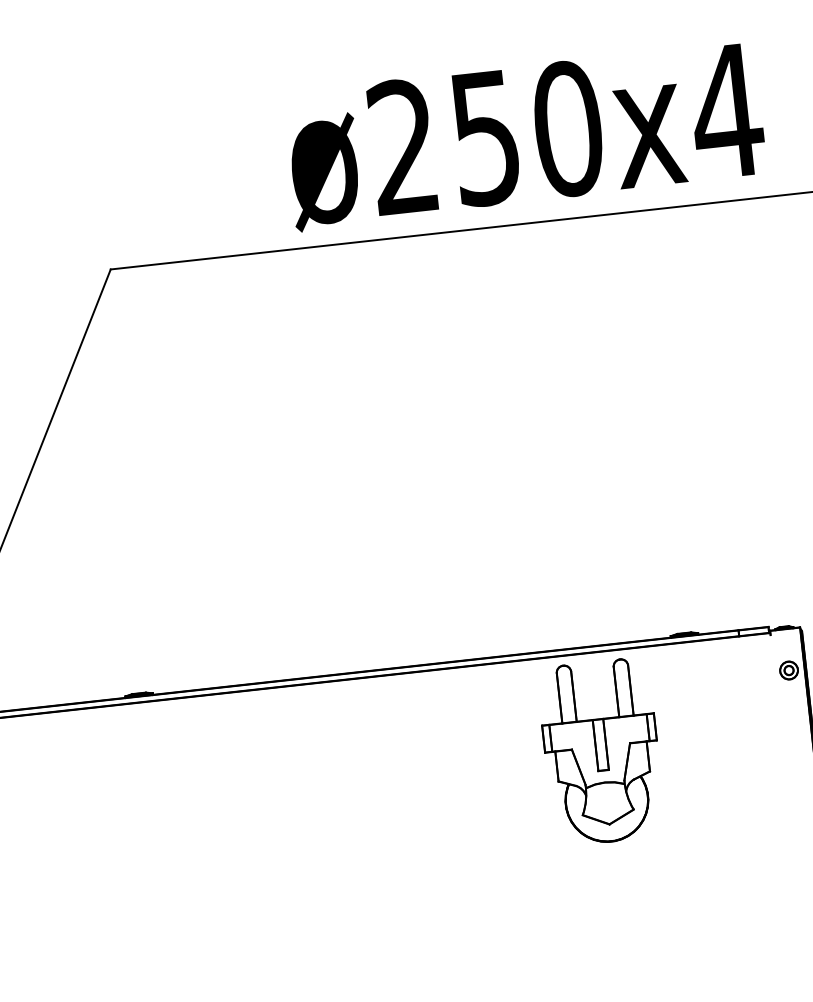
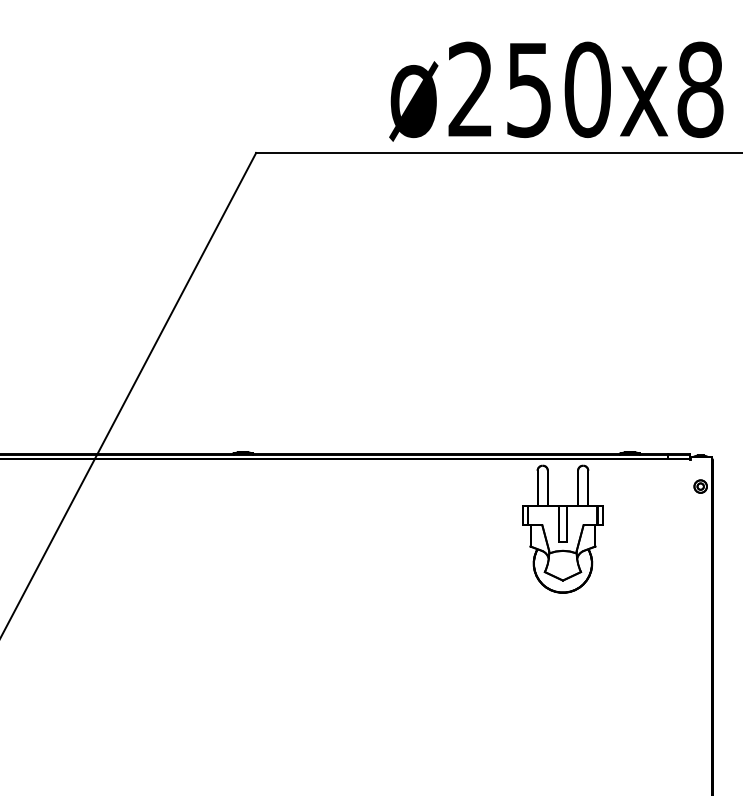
text: (725, 111) -> (699, 89), ø250x4 -> ø250x8

